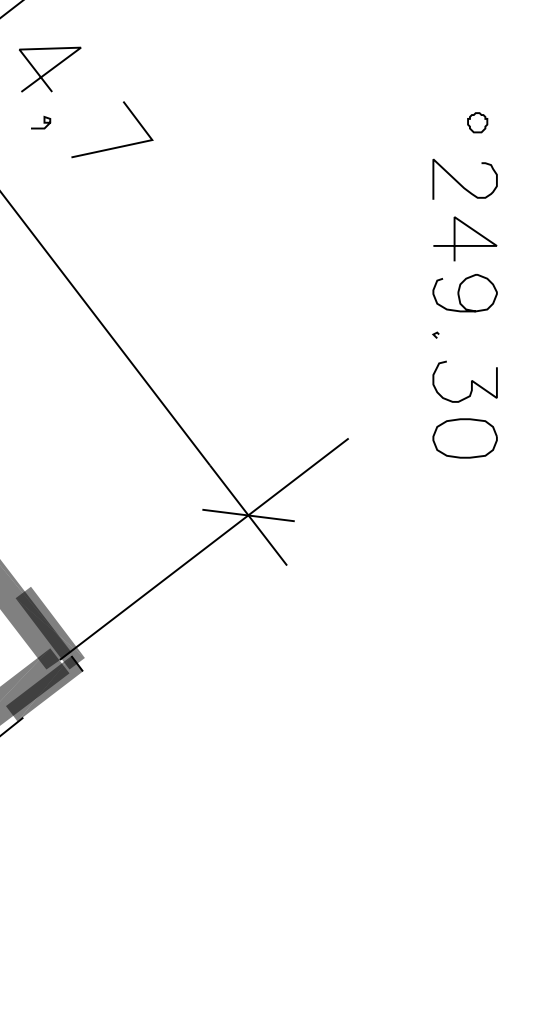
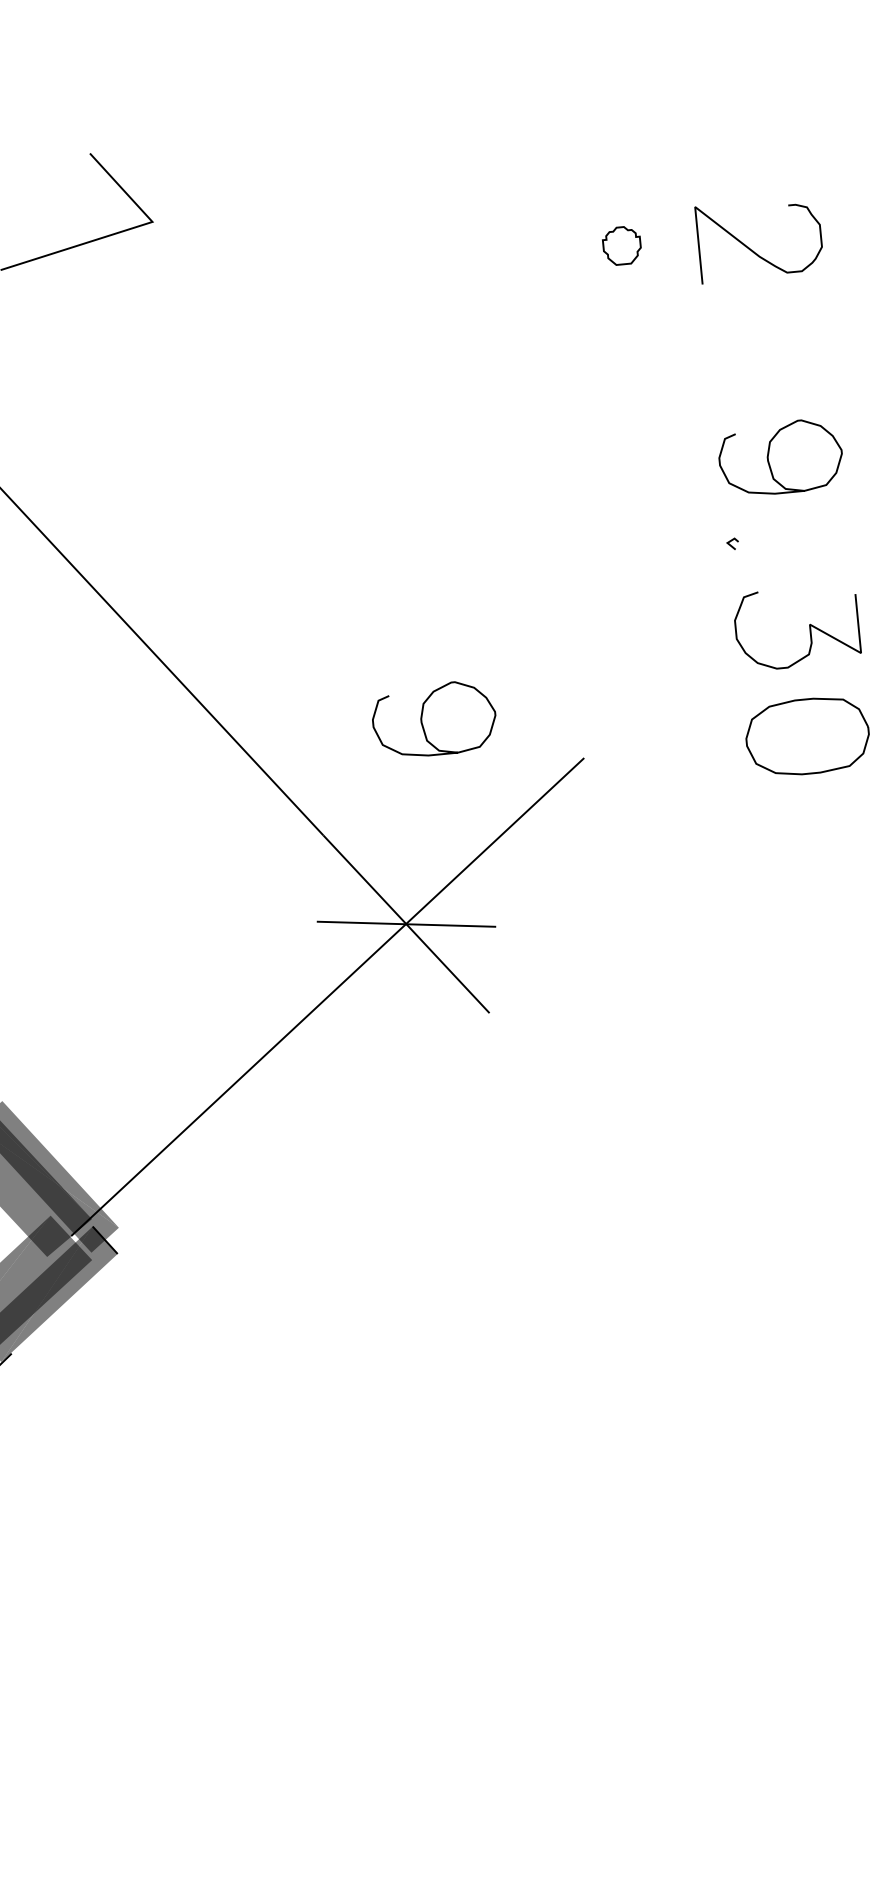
part: (477, 122) -> (621, 245), moved
line: (465, 245) -> (772, 366), removed
curve: (267, 411) -> (423, 721), added

